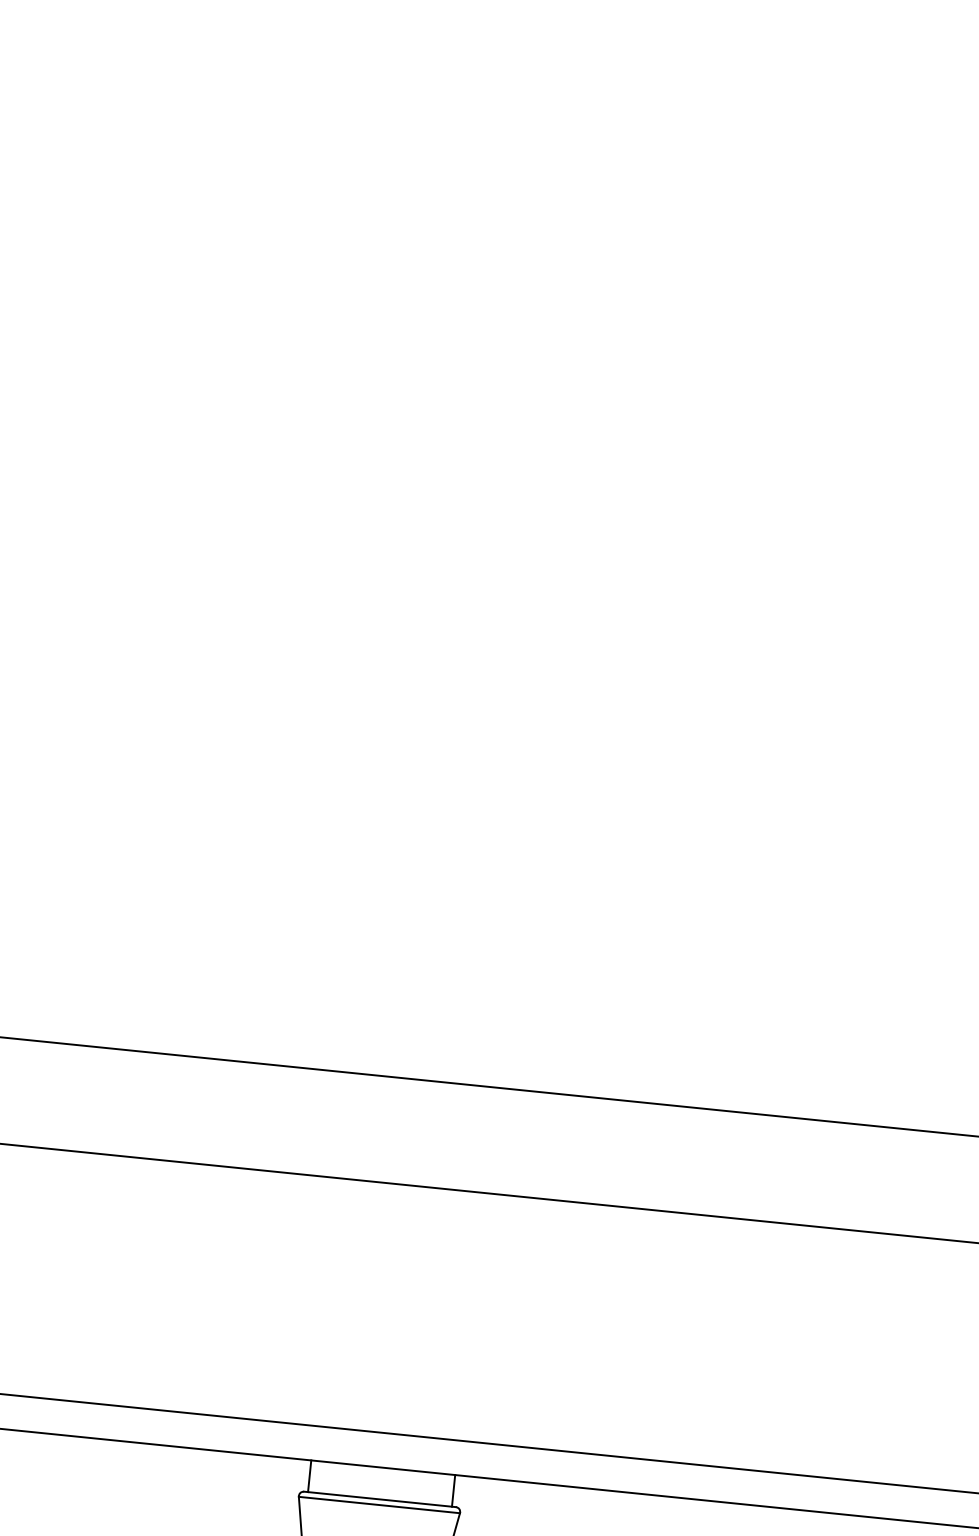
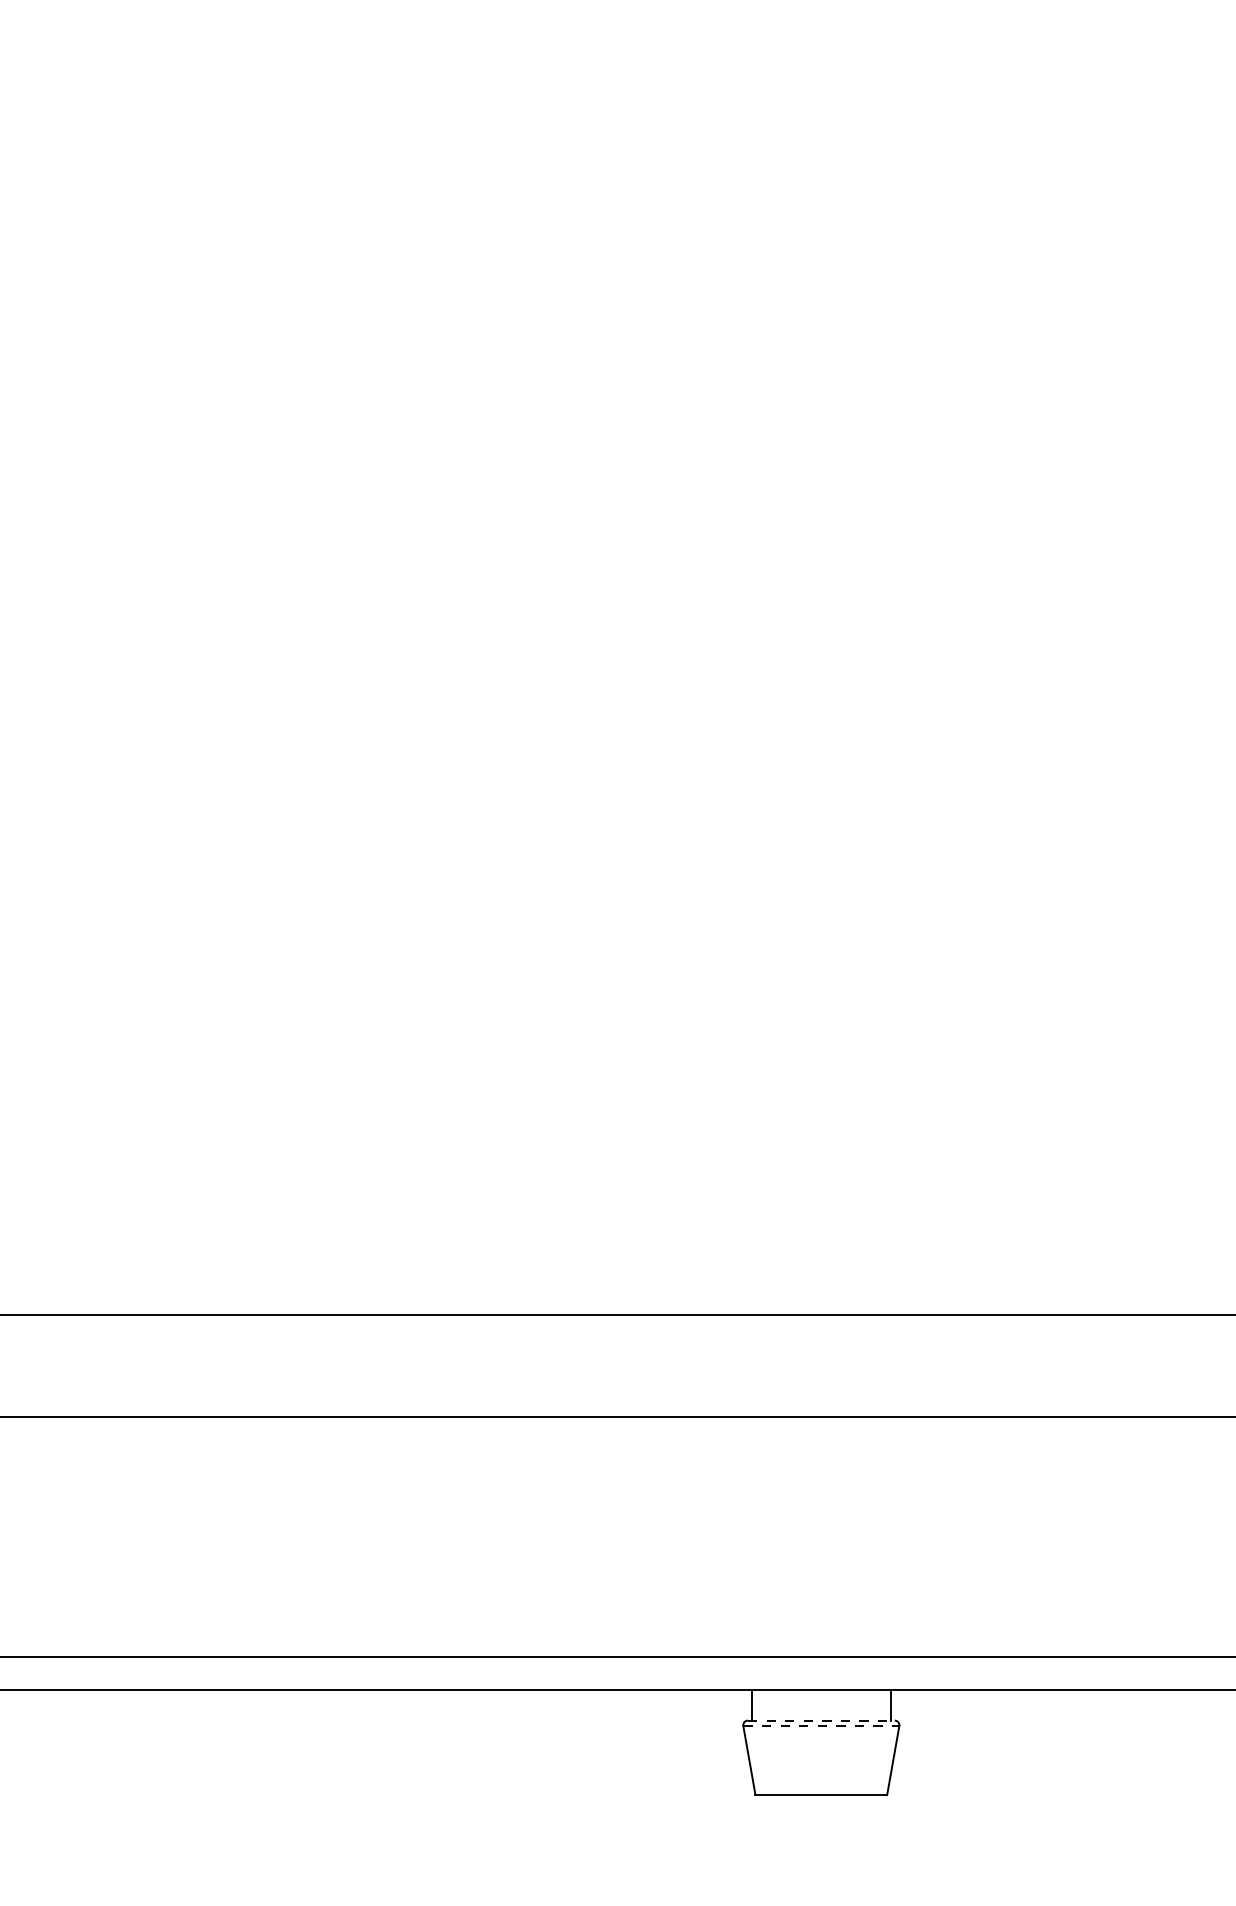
line: (380, 1499) -> (821, 1720), solid -> dashed
line: (379, 1505) -> (821, 1726), solid -> dashed

